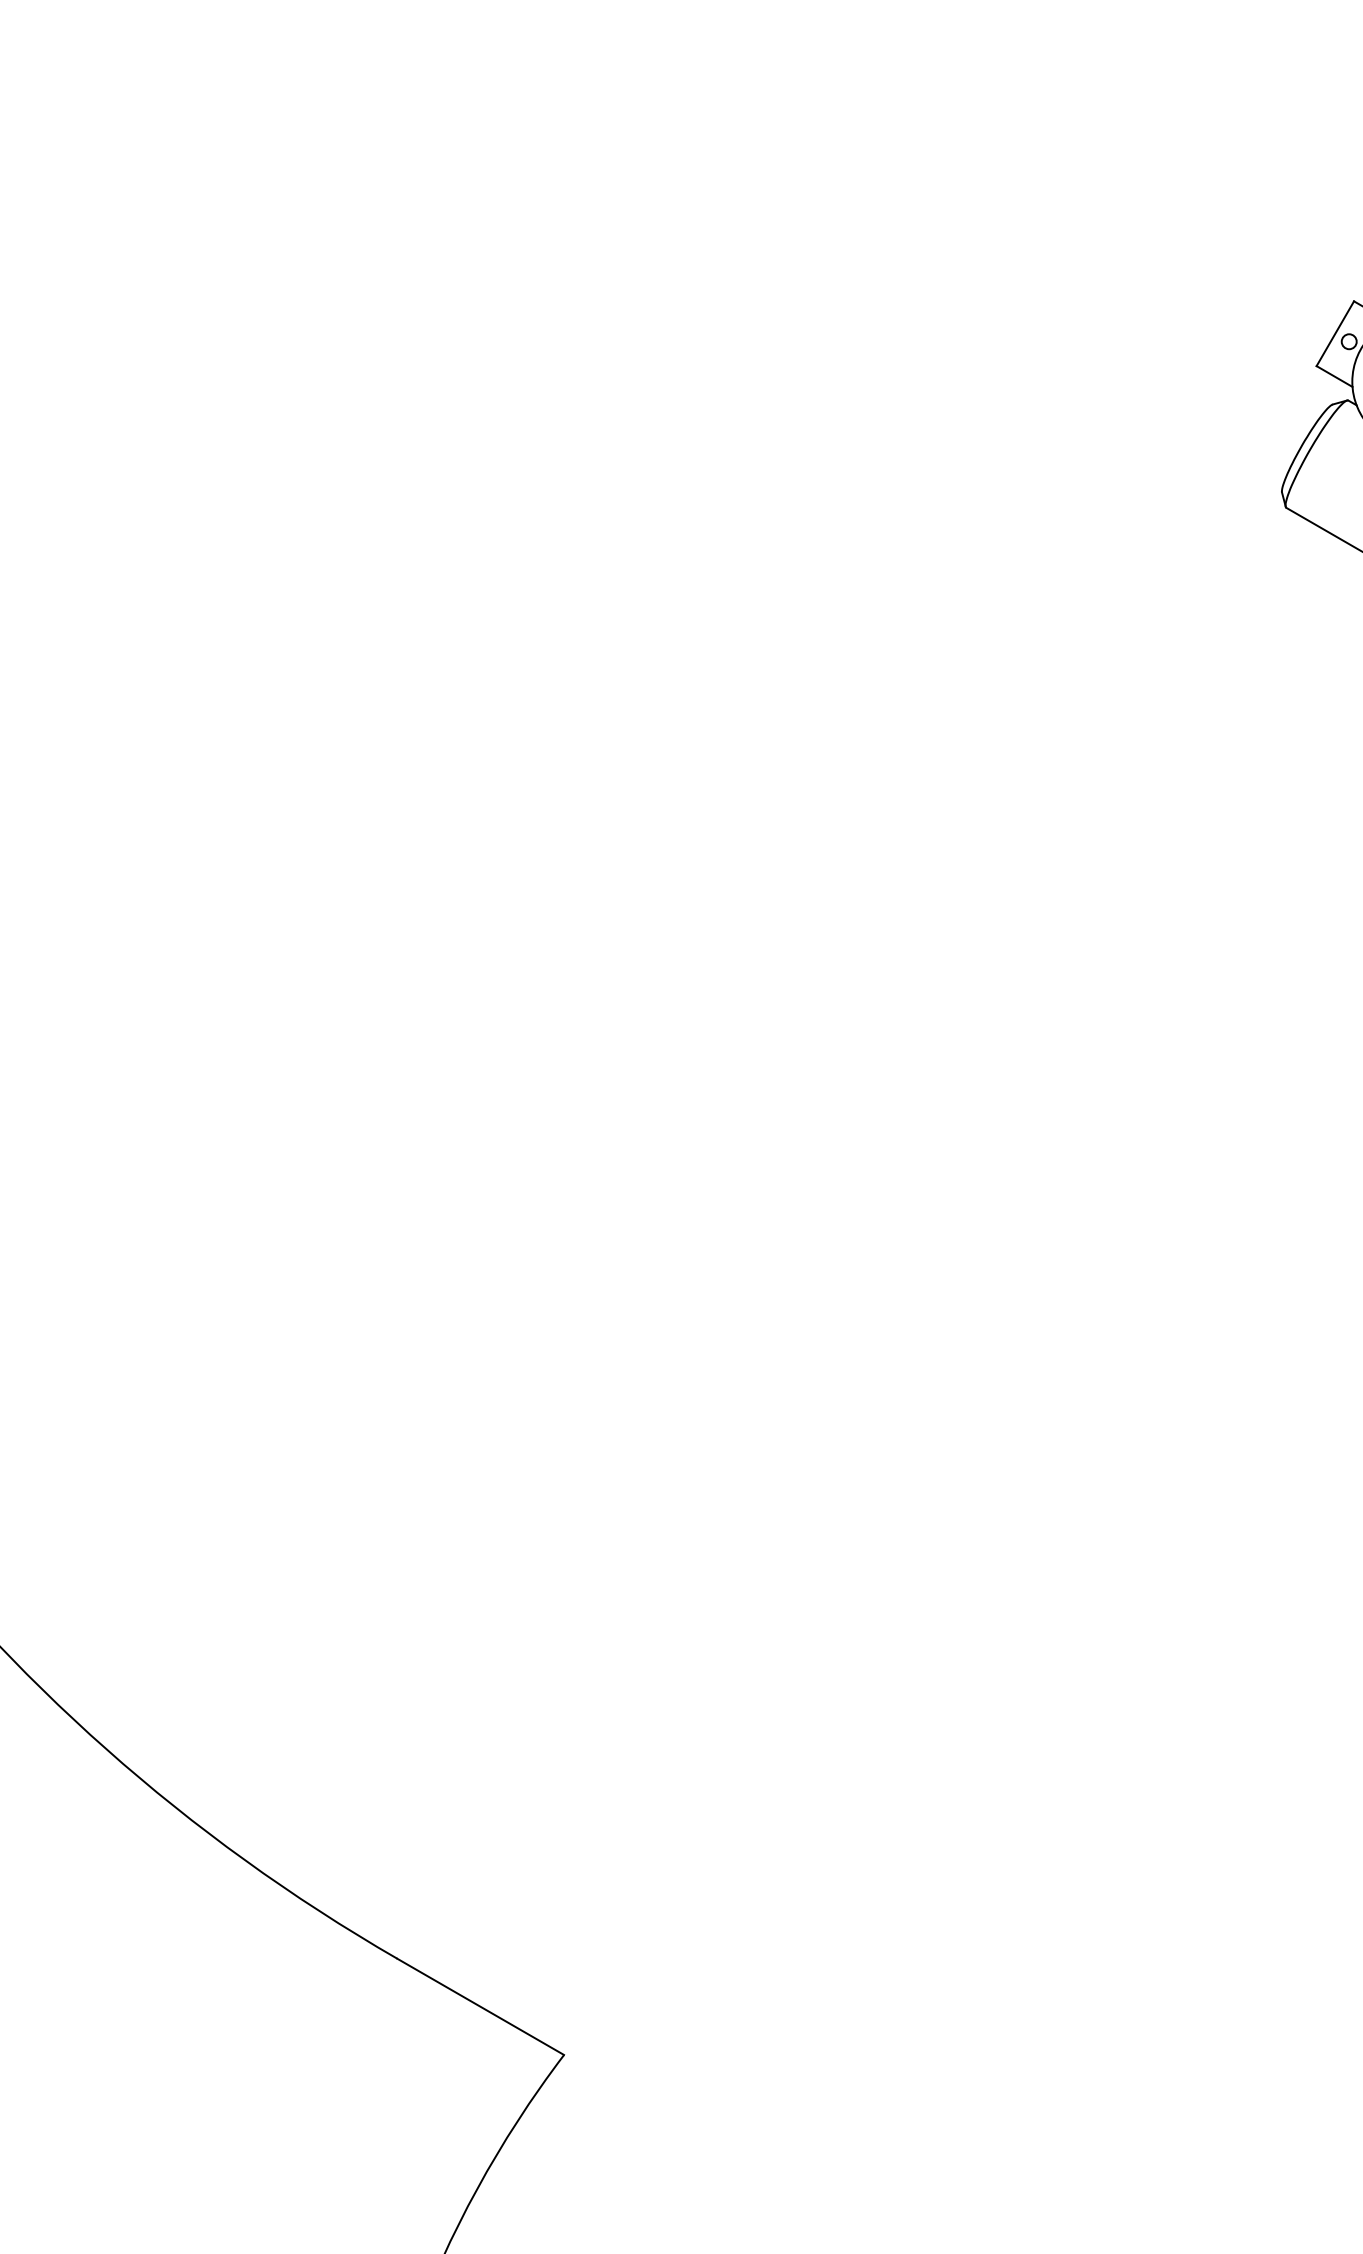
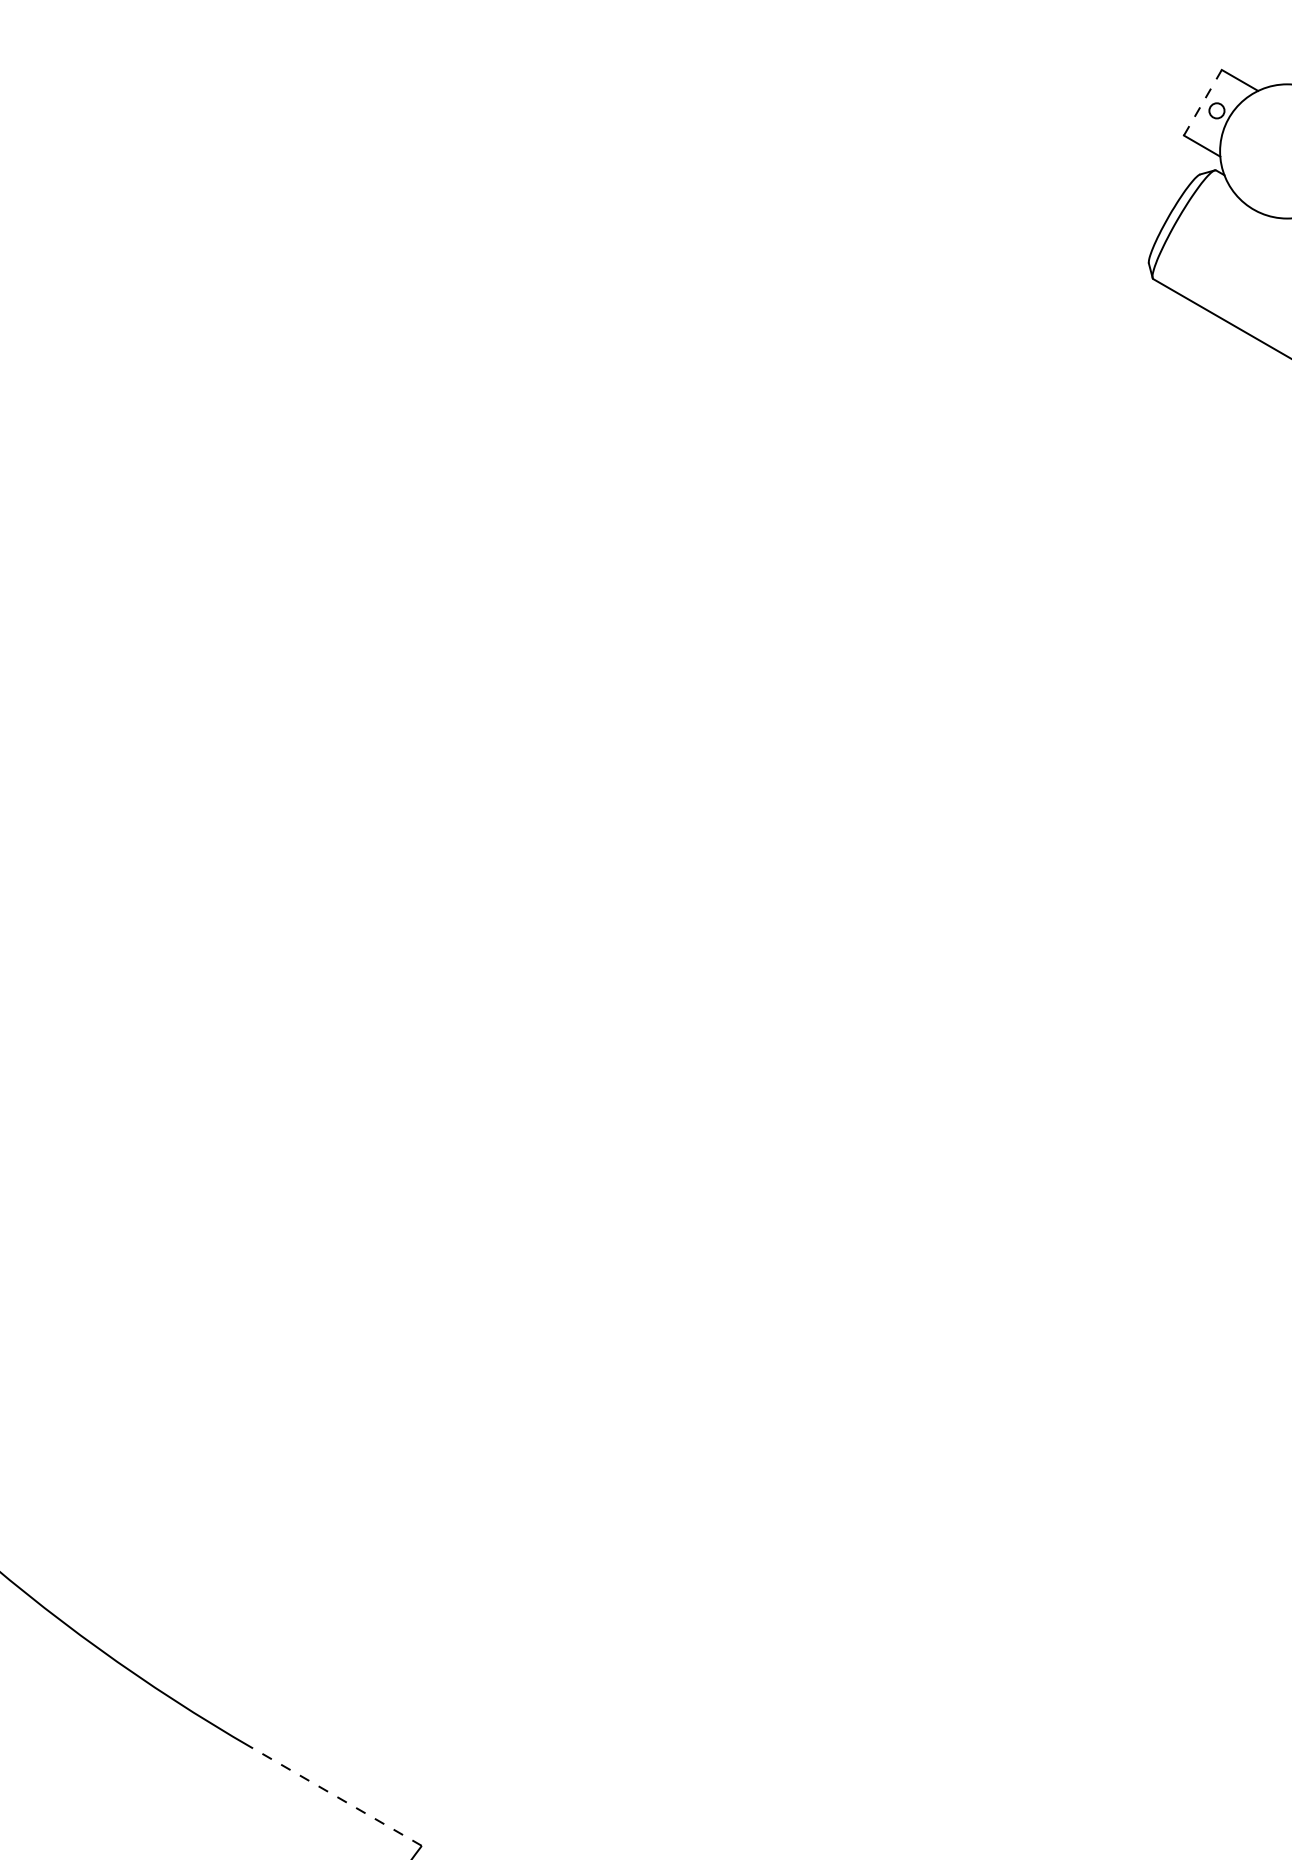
line: (1335, 333) -> (1203, 102), solid -> dashed
line: (480, 2006) -> (337, 1796), solid -> dashed

